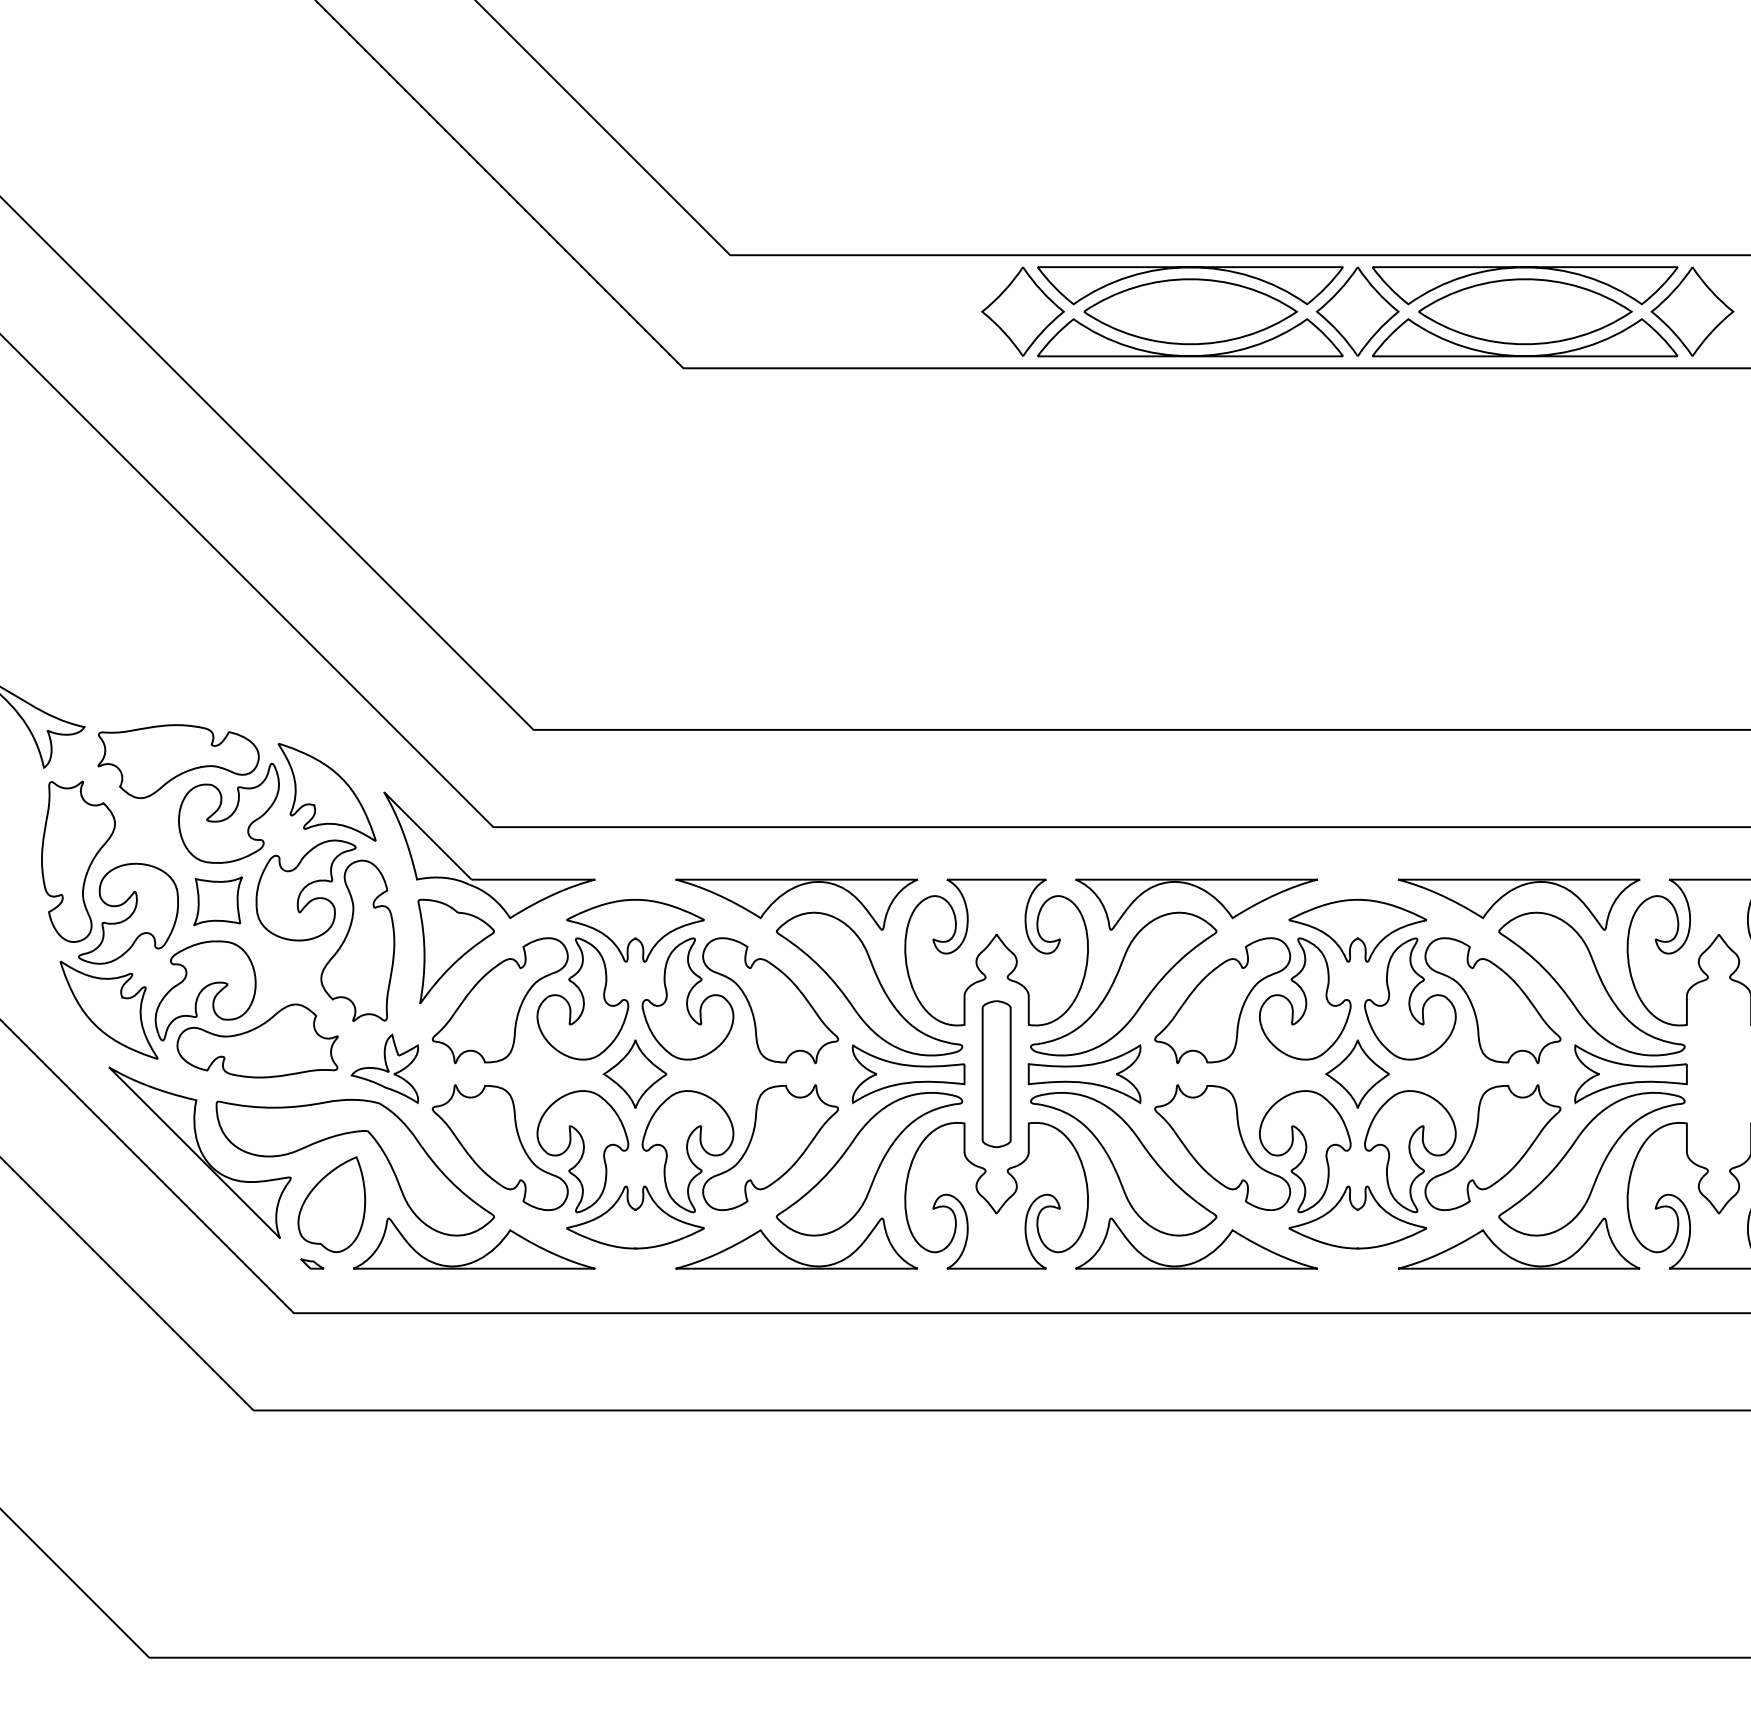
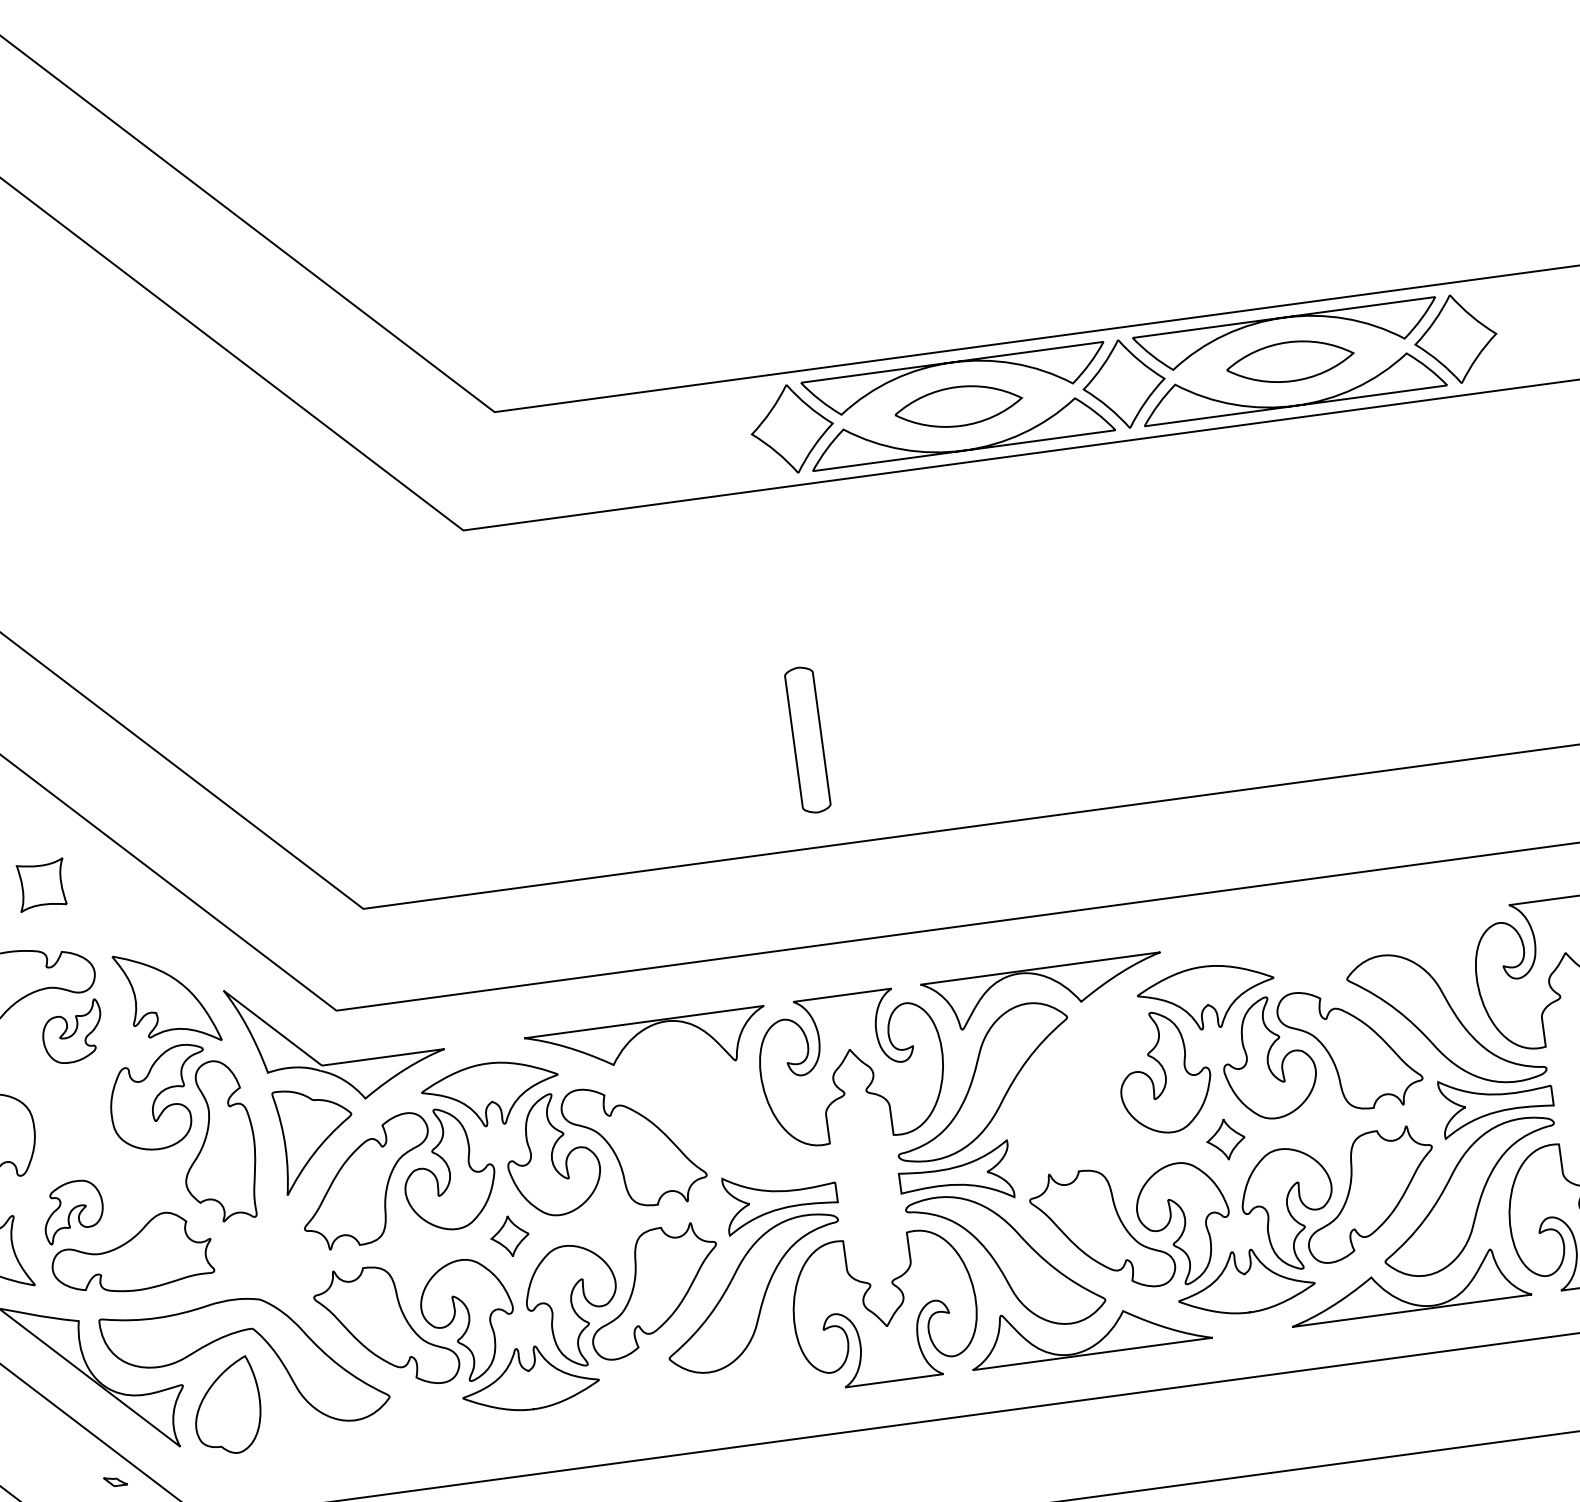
part: (1190, 311) -> (958, 406), size x0.6
part: (1525, 311) -> (1290, 361), size x0.6
part: (228, 812) -> (72, 1031), size x0.6
part: (1510, 892) -> (1353, 939), removed
part: (217, 901) -> (41, 885), moved
part: (869, 983) -> (730, 1115), removed
part: (205, 990) -> (73, 1211), size x0.6
part: (1222, 1000) -> (1082, 1084), removed
part: (384, 1068) -> (261, 1264), removed
part: (634, 1073) -> (509, 1235), size x0.6
part: (1357, 1073) -> (1225, 1139), size x0.6
part: (996, 1074) -> (807, 740), moved
part: (483, 1255) -> (384, 1436), removed
part: (787, 1255) -> (685, 1395), removed
part: (312, 1263) -> (115, 1480), moved

